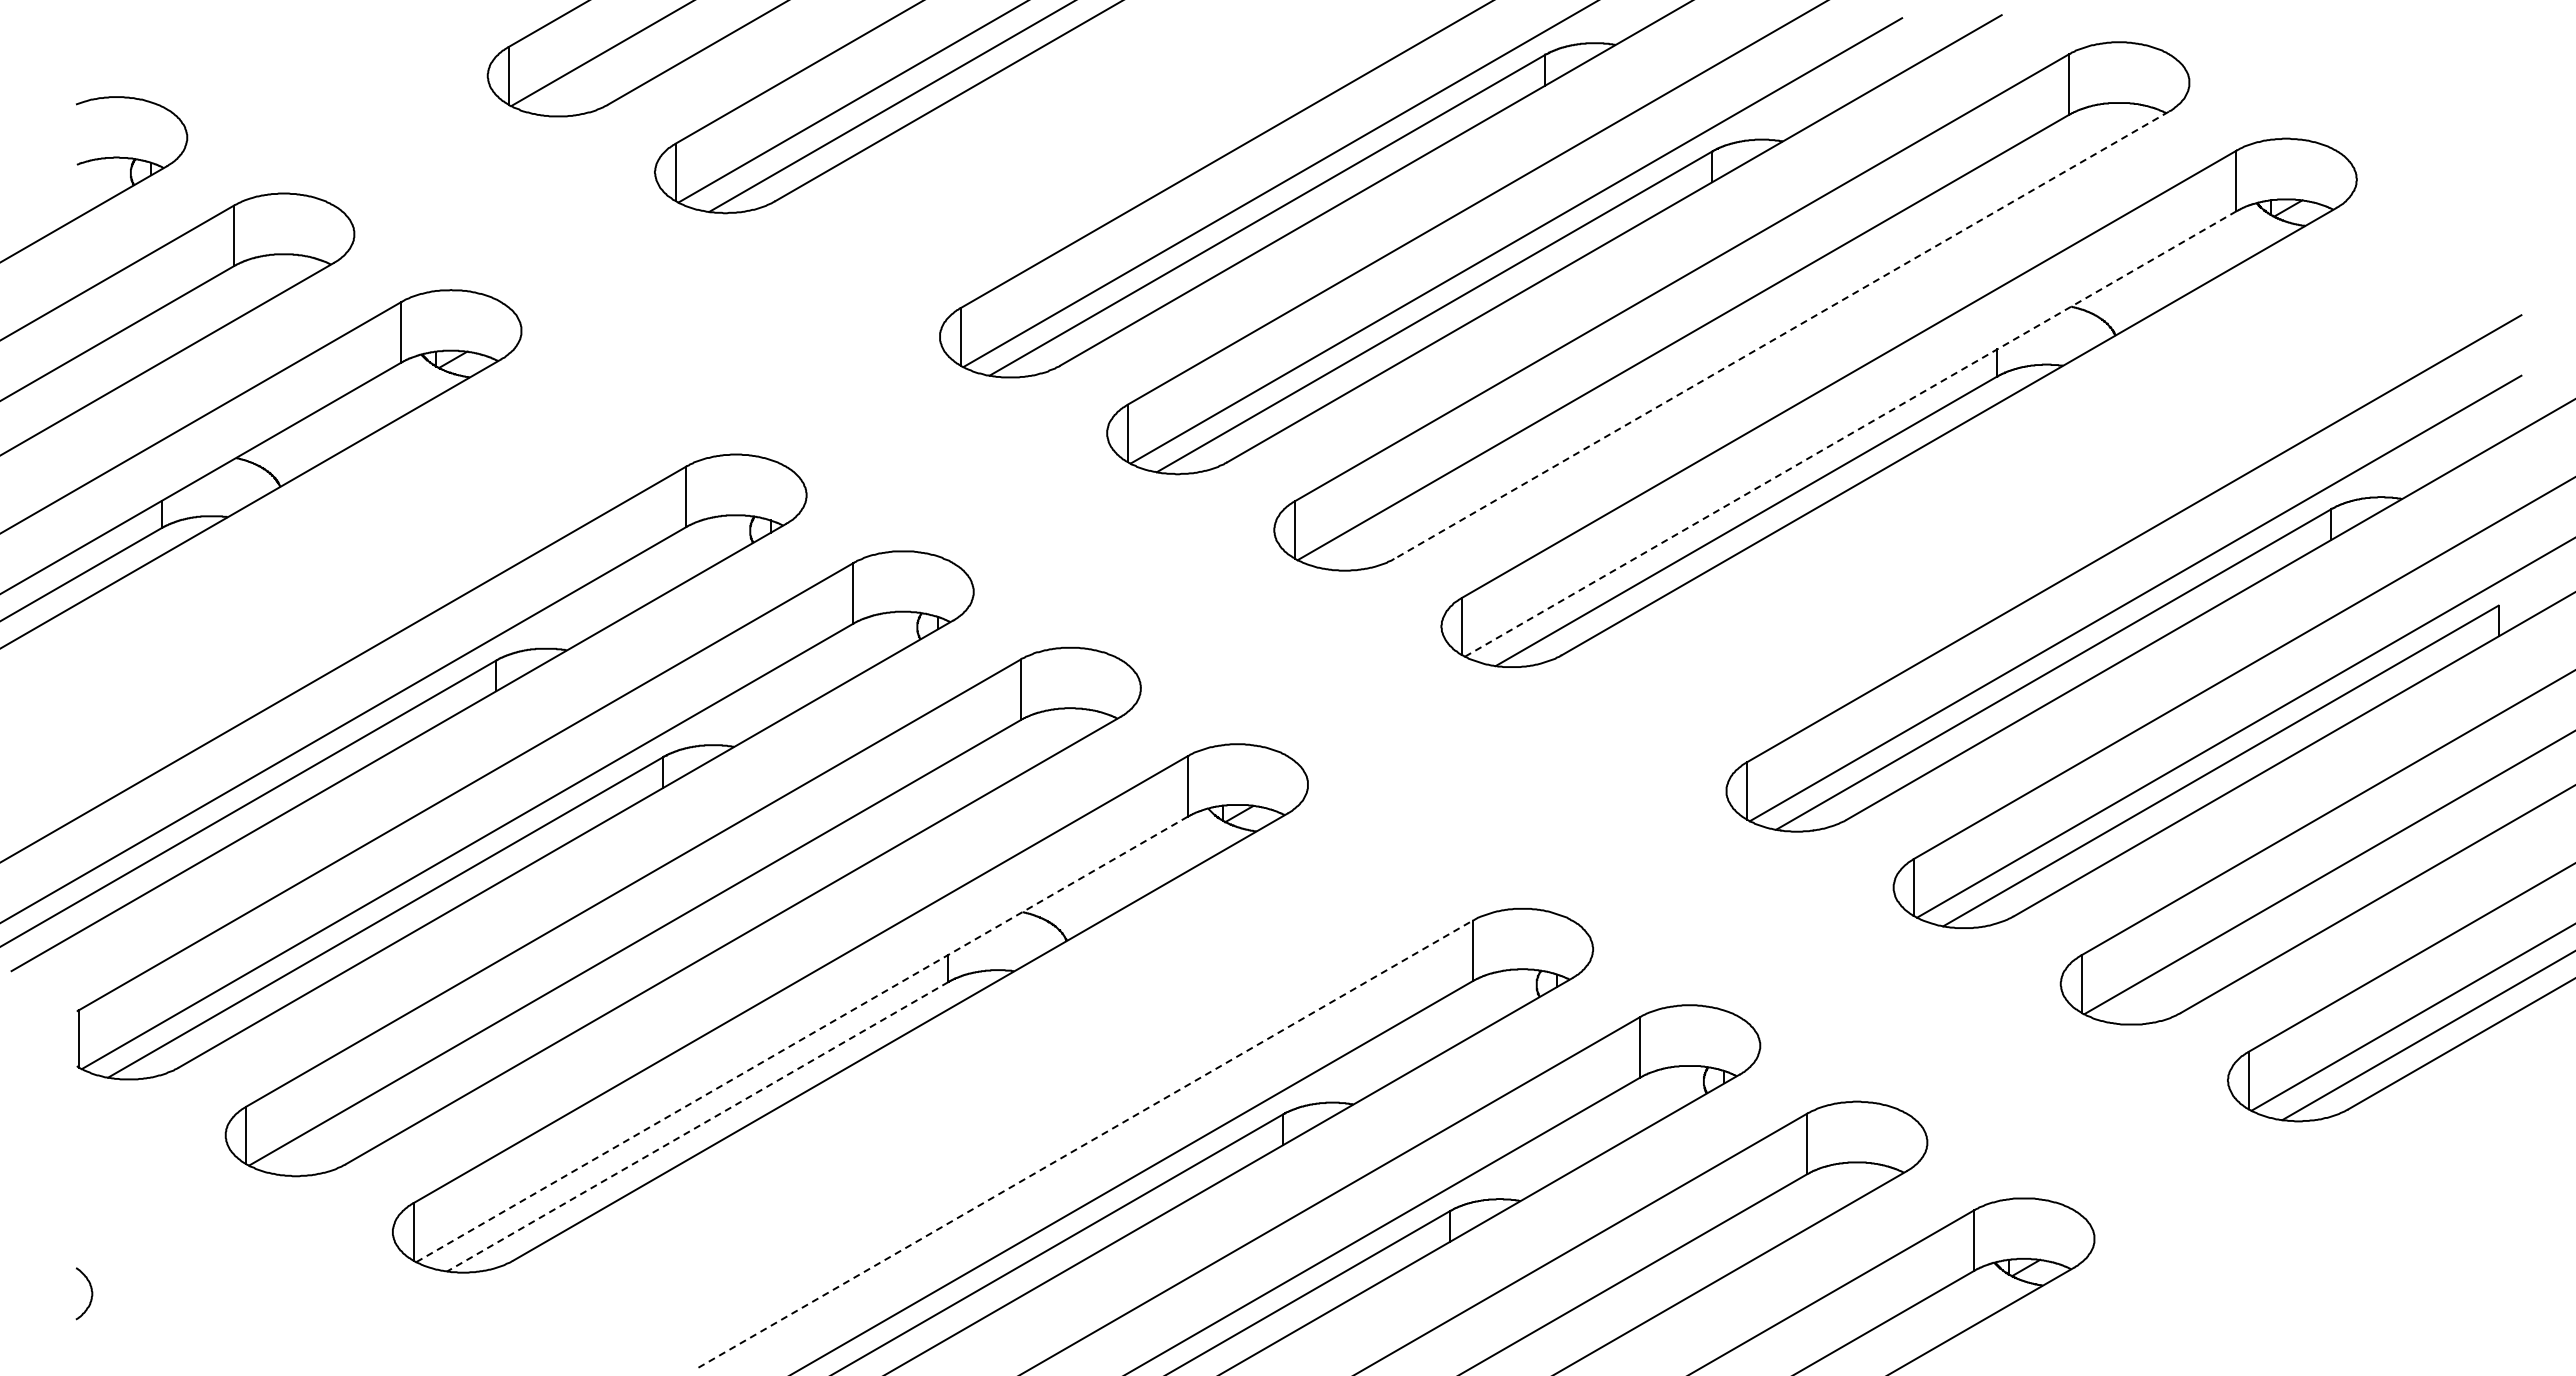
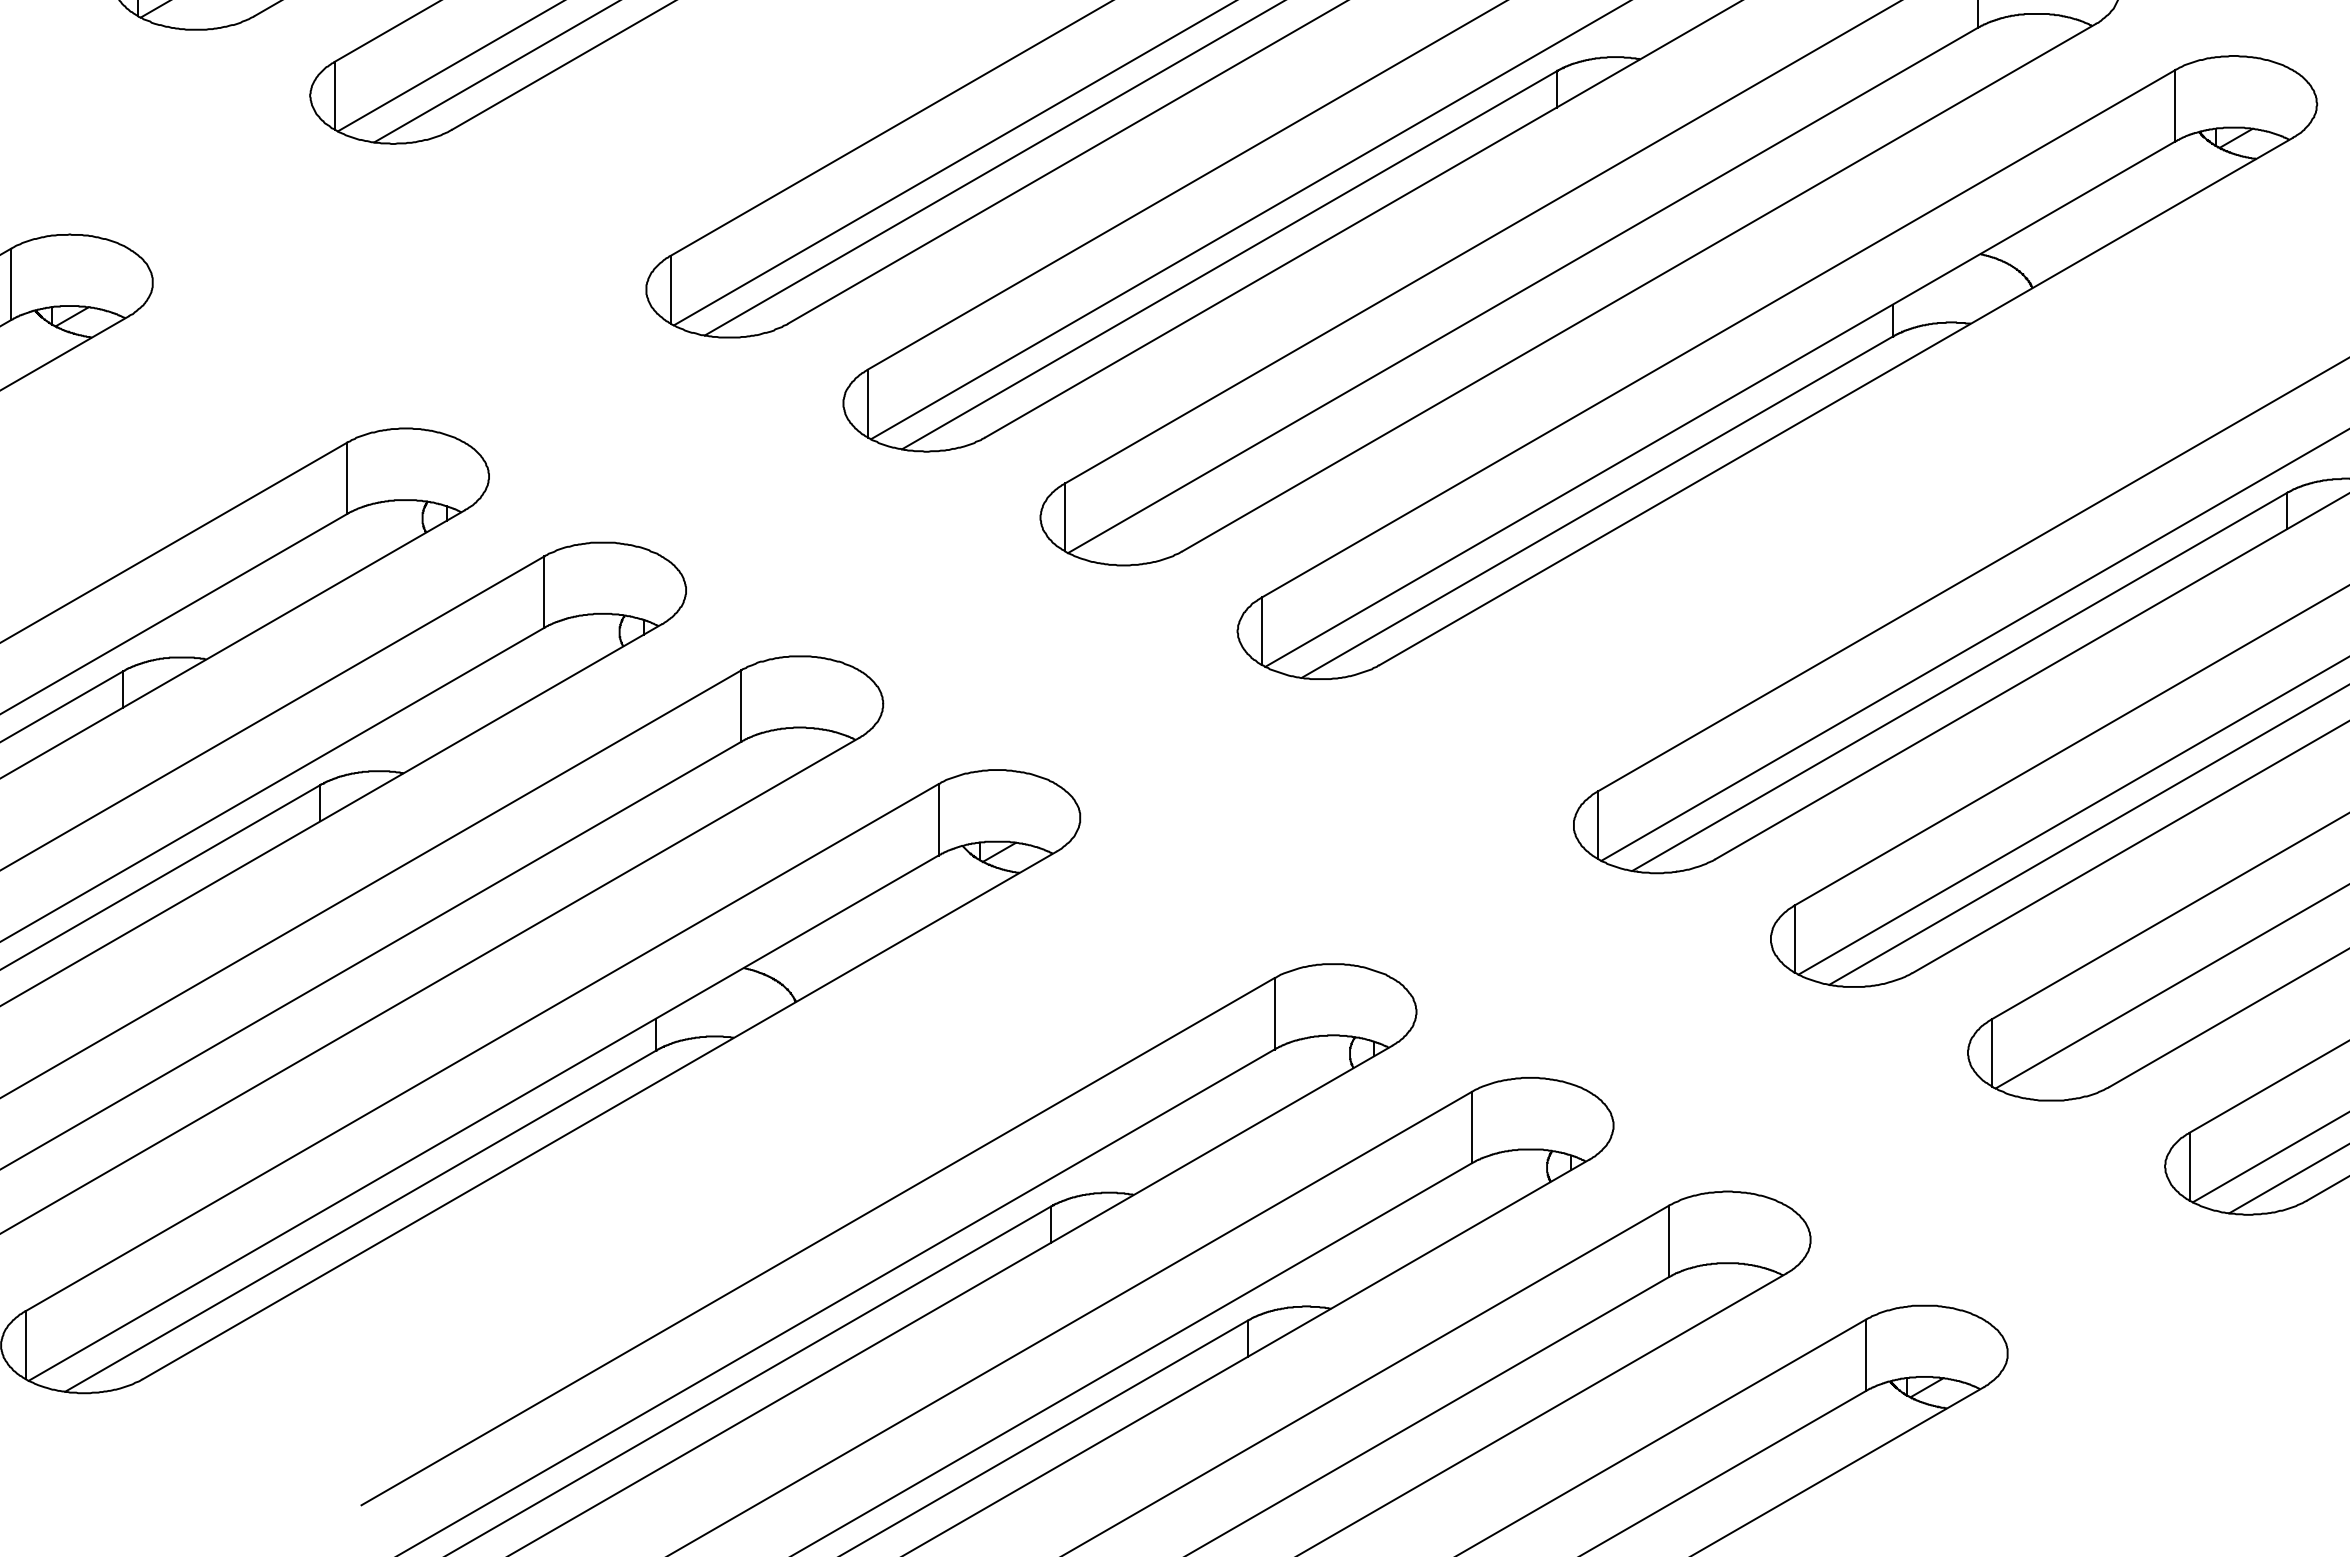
line: (1781, 335) -> (1638, 288), dashed -> solid
line: (1850, 434) -> (1720, 404), dashed -> solid
line: (801, 1039) -> (483, 1118), dashed -> solid
line: (697, 1127) -> (360, 1222), dashed -> solid
line: (1086, 1143) -> (819, 1240), dashed -> solid

